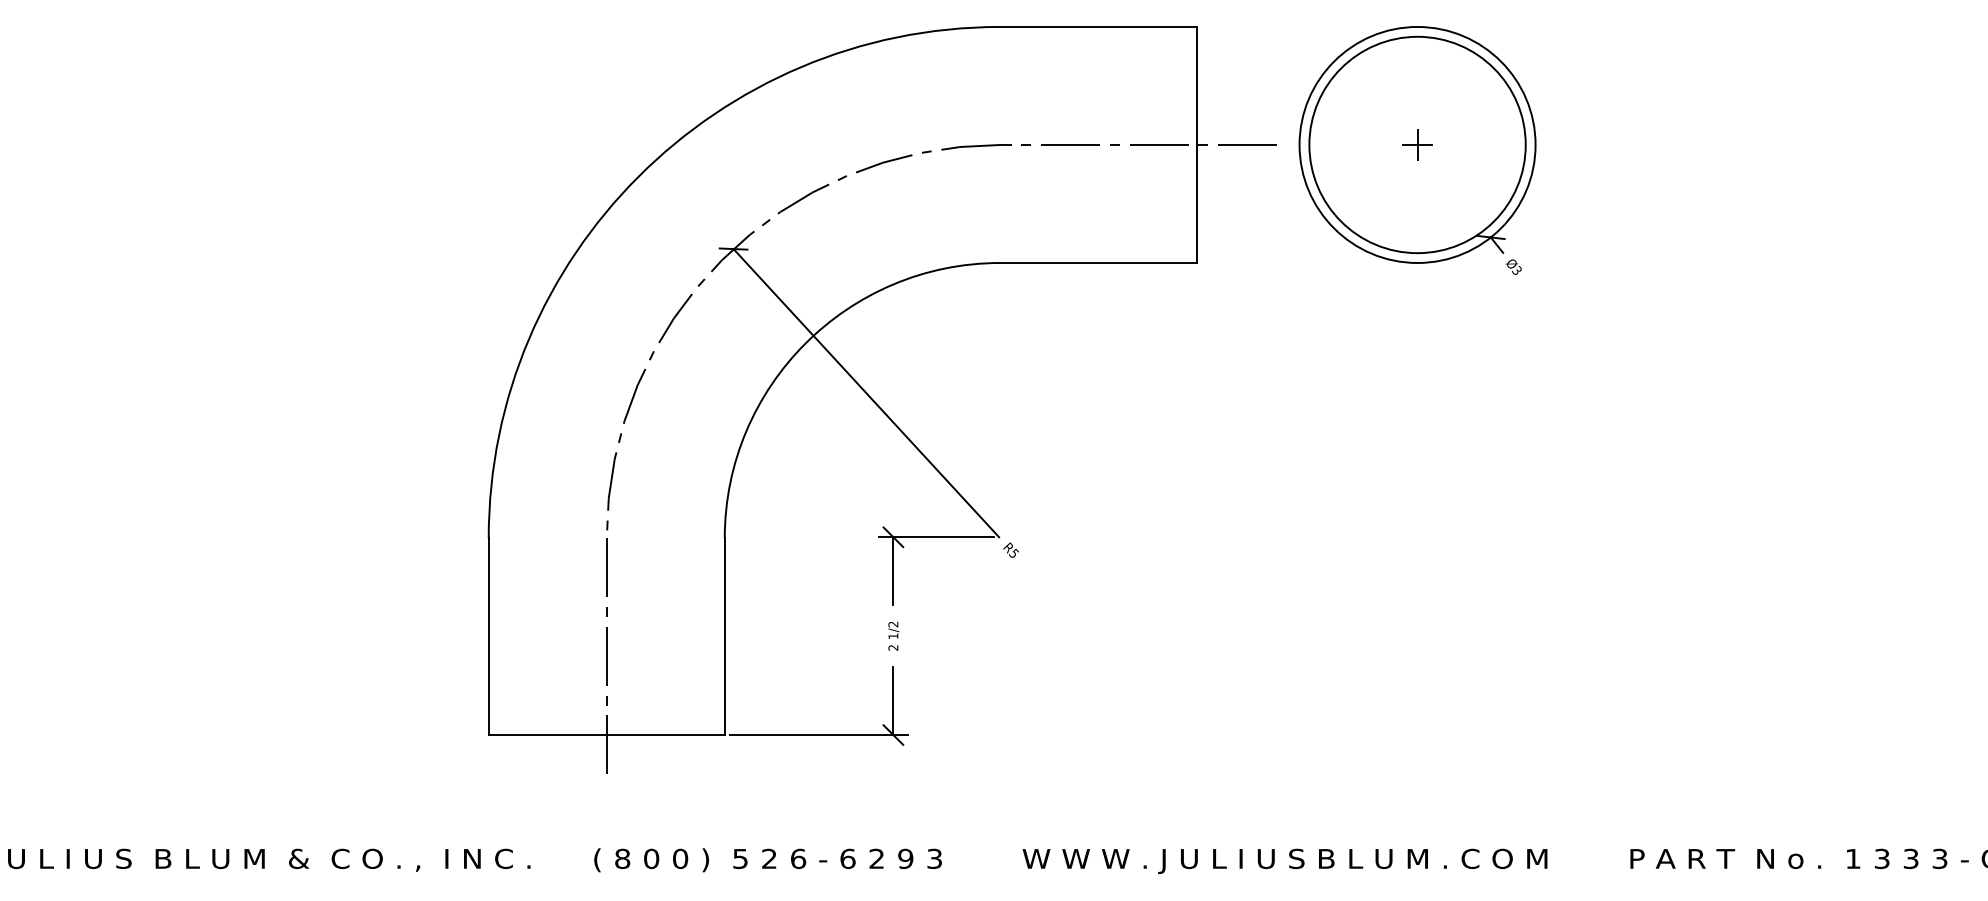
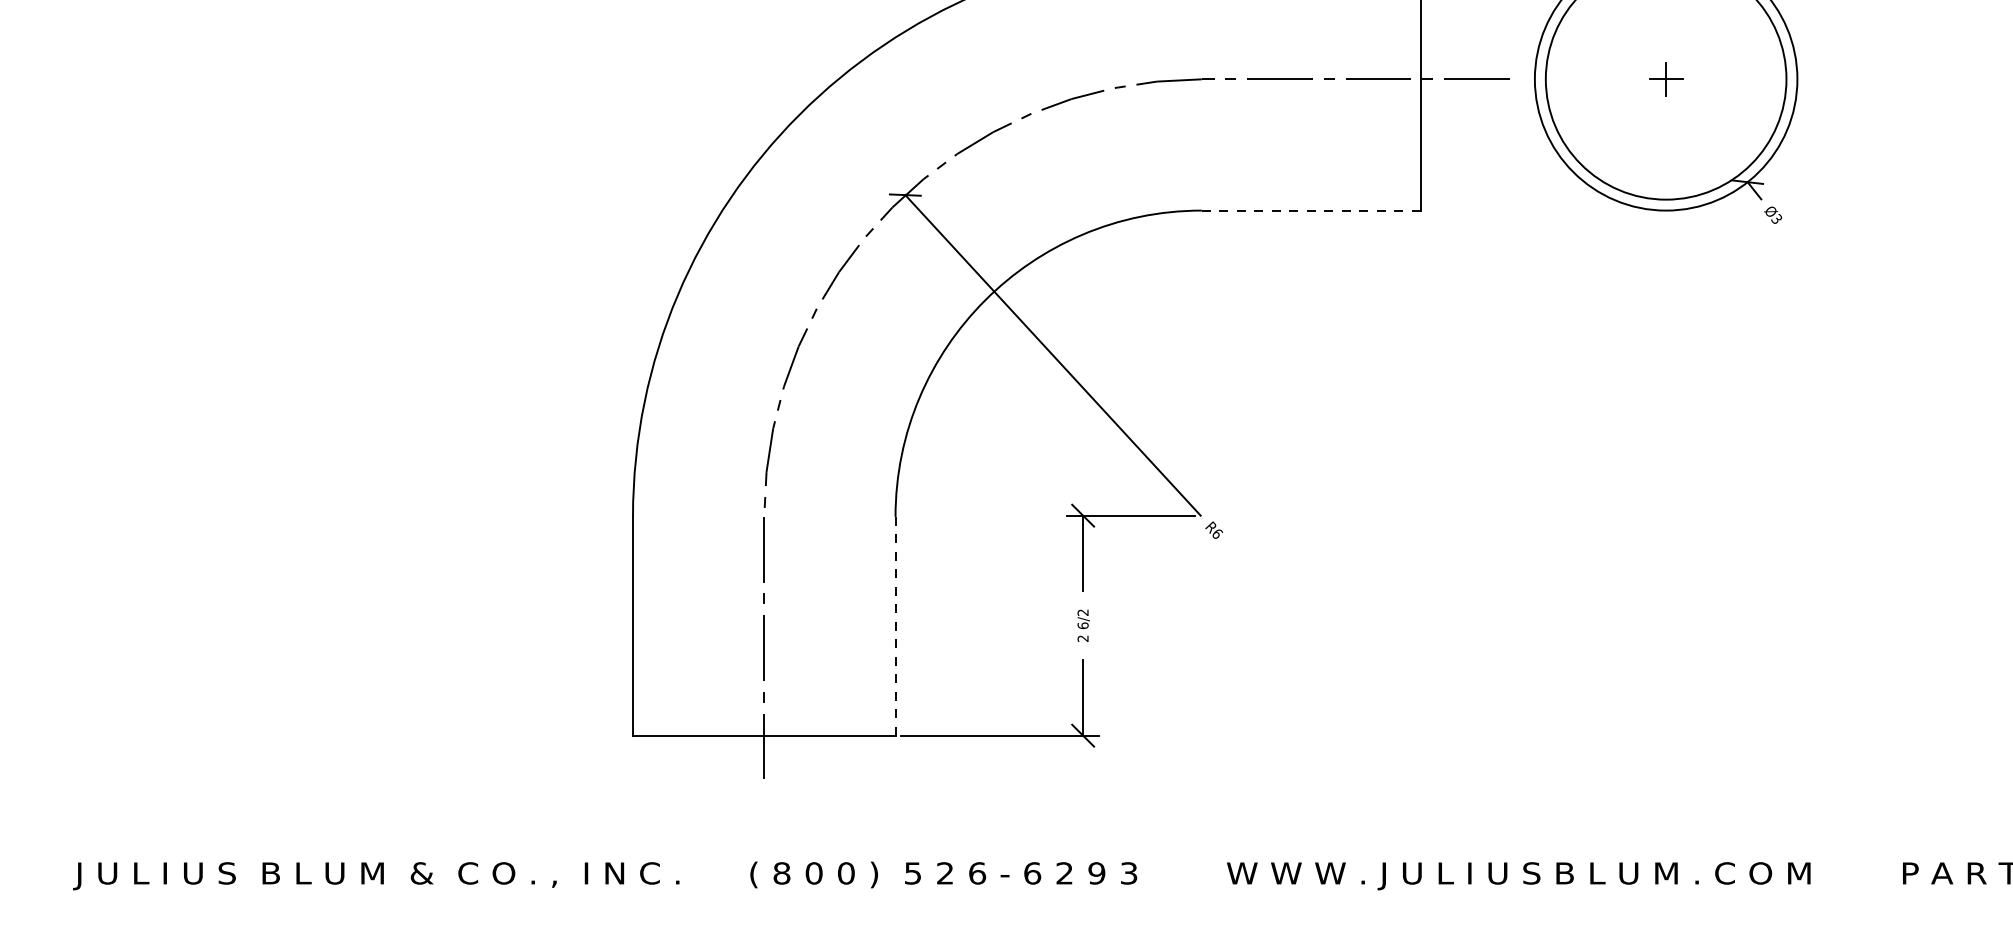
line: (1097, 263) -> (1310, 211), solid -> dashed
text: (1014, 553) -> (1217, 533), R5 -> R6
text: (893, 636) -> (1083, 626), 1/2 -> 6/2
line: (724, 637) -> (895, 627), solid -> dashed

